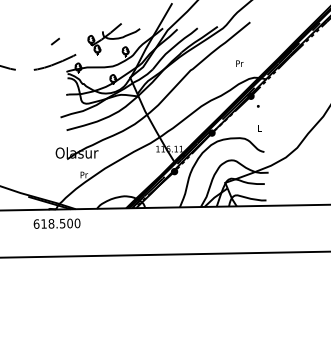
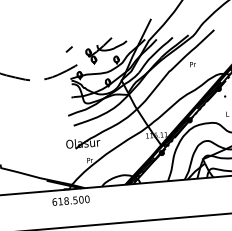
line: (54, 41) -> (68, 49), moved
text: (239, 63) -> (192, 64), moved

